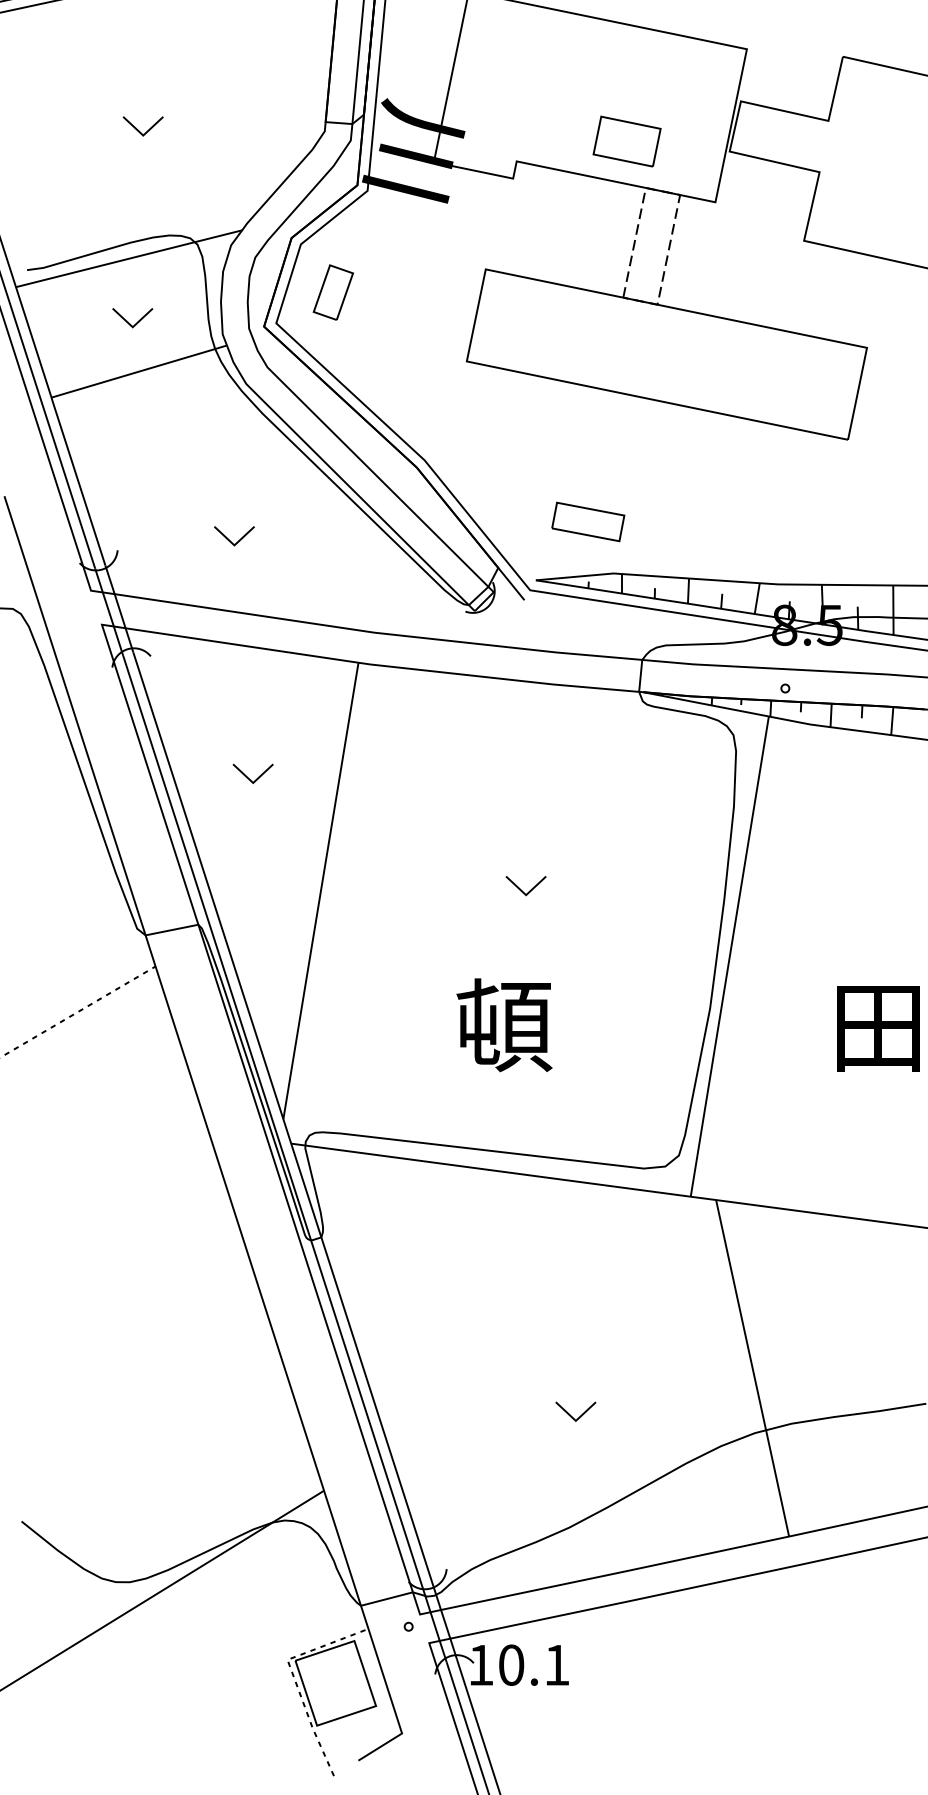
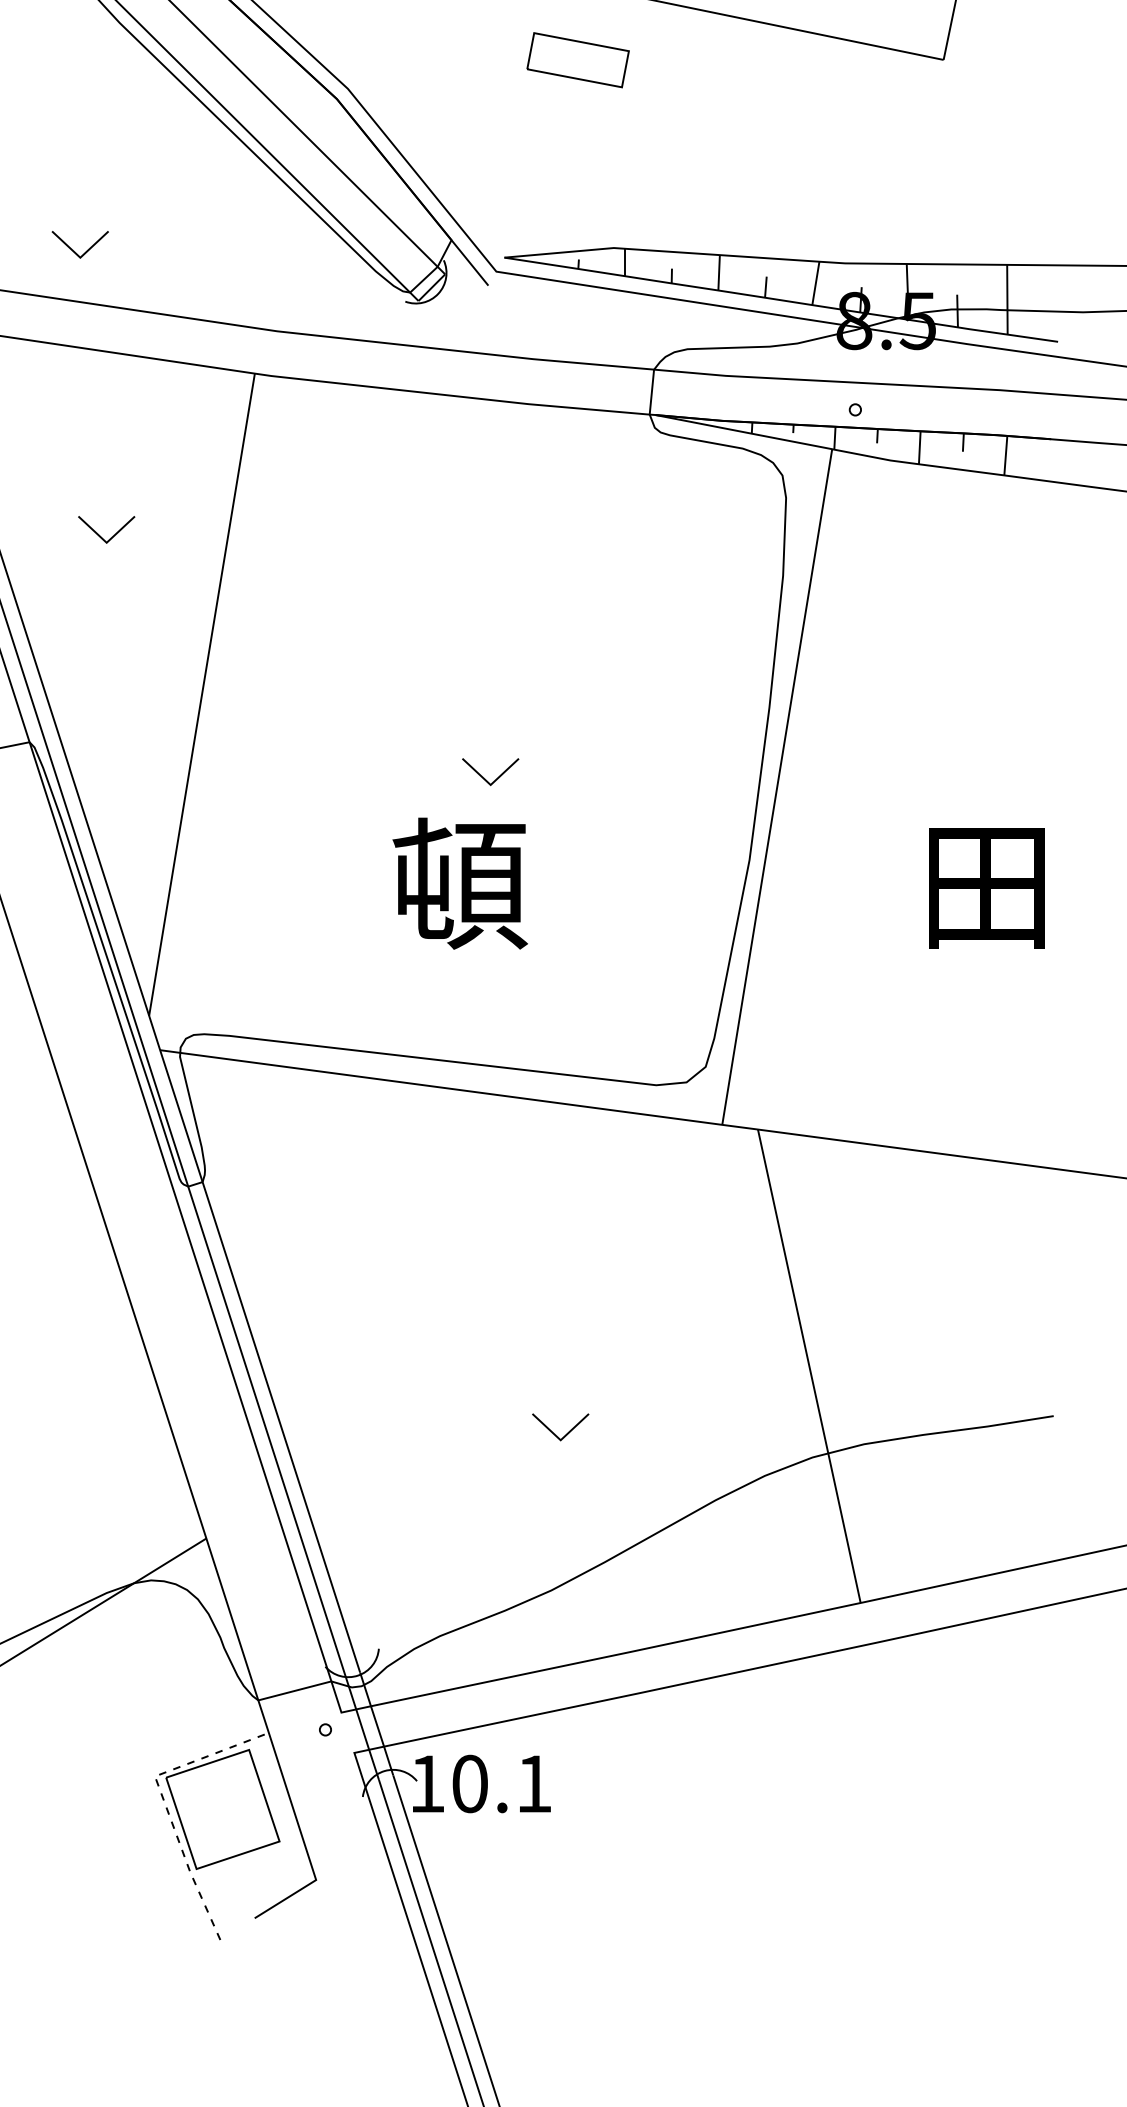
part: (588, 521) -> (578, 59), moved
part: (234, 536) -> (80, 245), moved
part: (525, 886) -> (489, 772), moved

